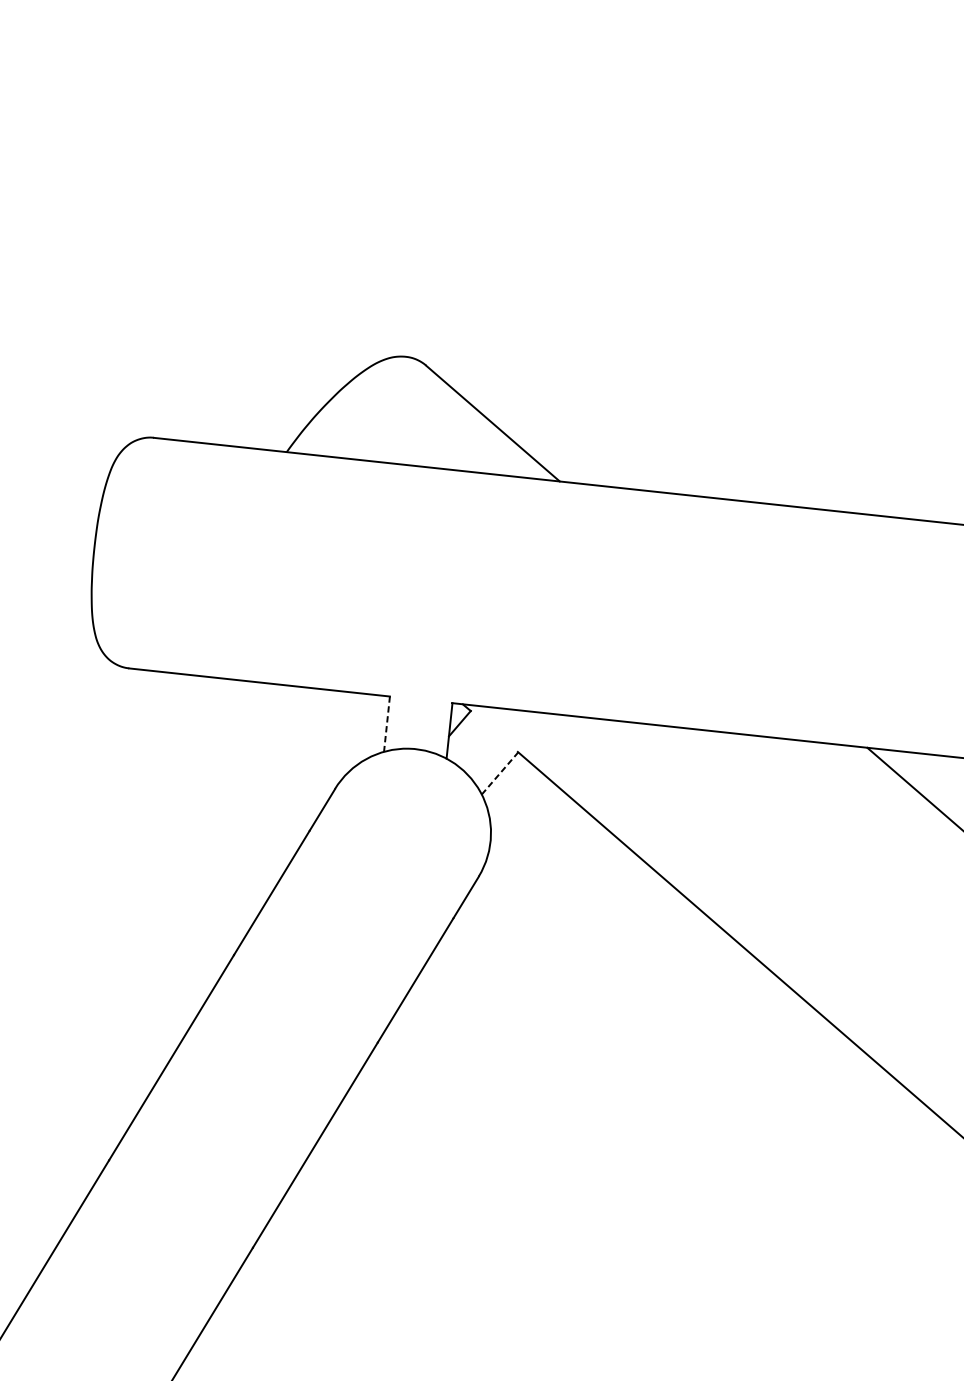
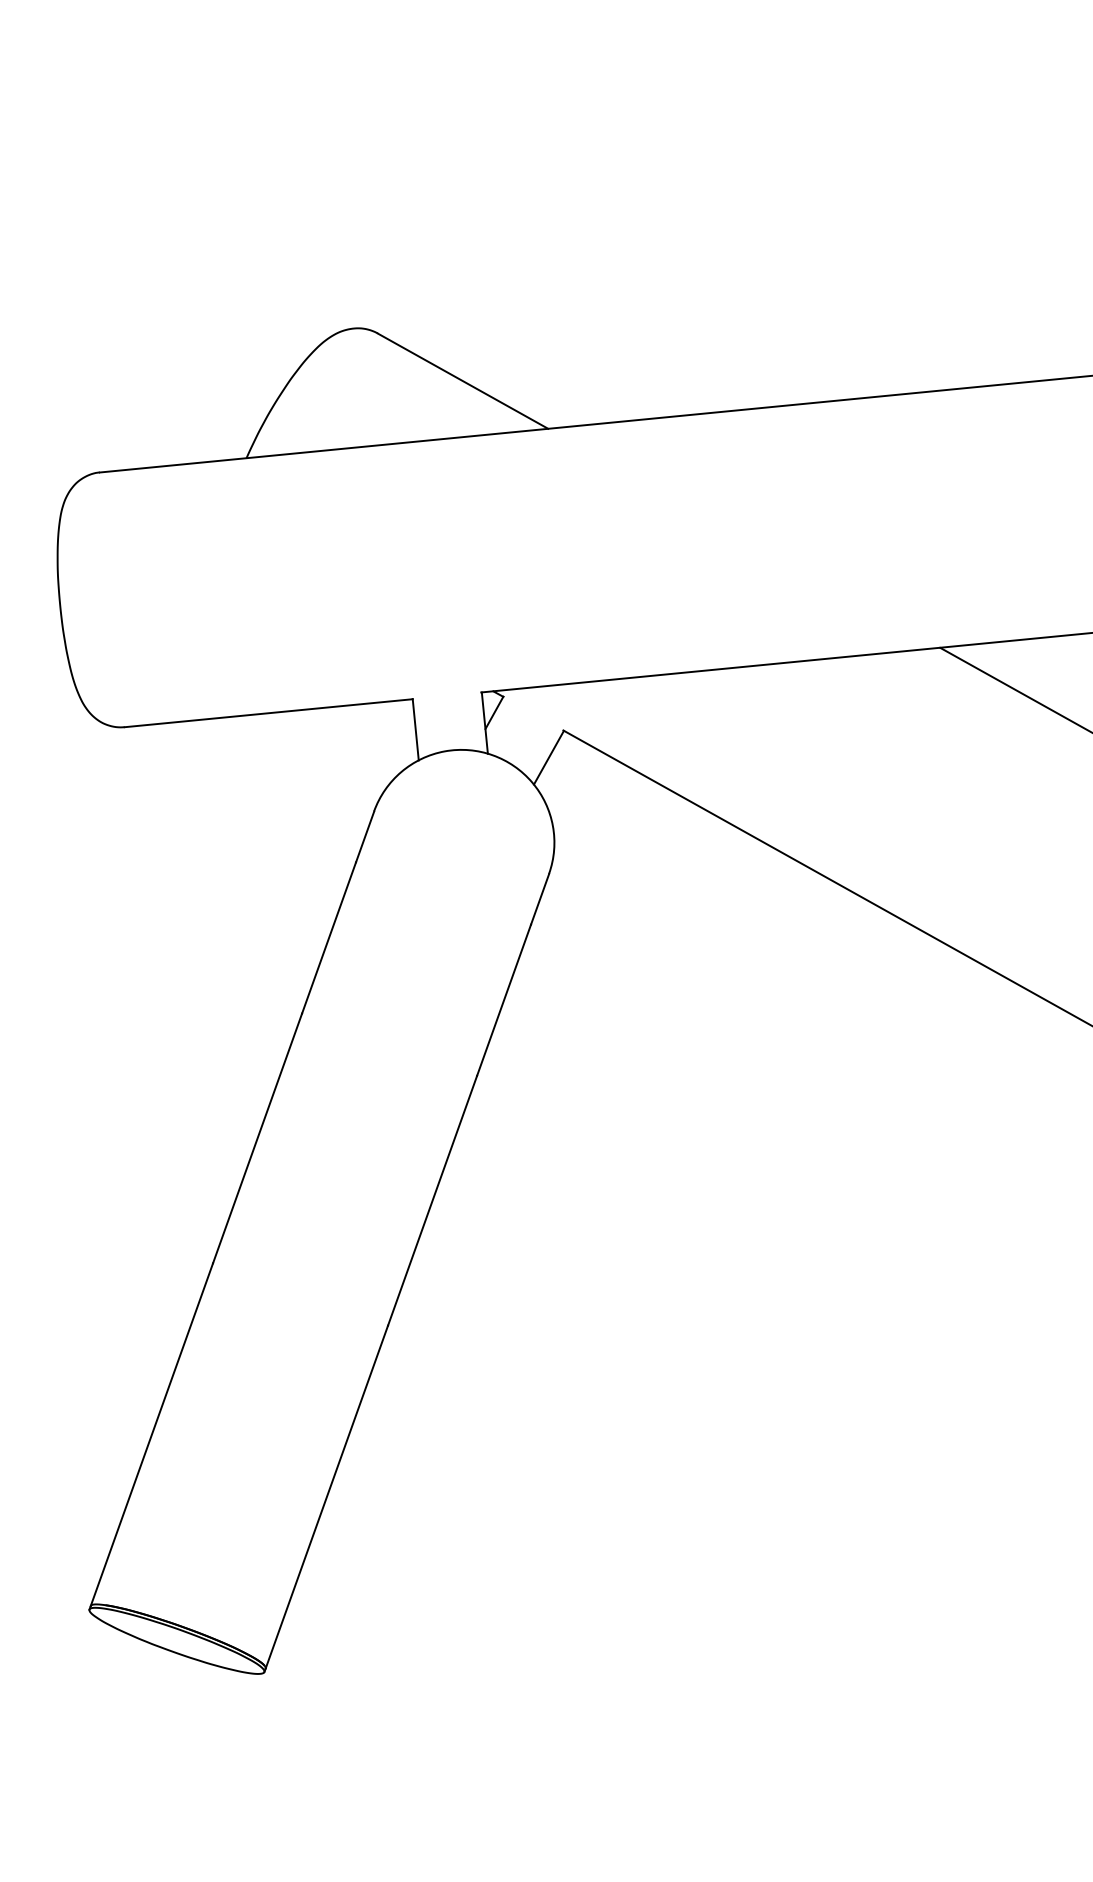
line: (386, 723) -> (415, 729), dashed -> solid
line: (499, 773) -> (548, 757), dashed -> solid

